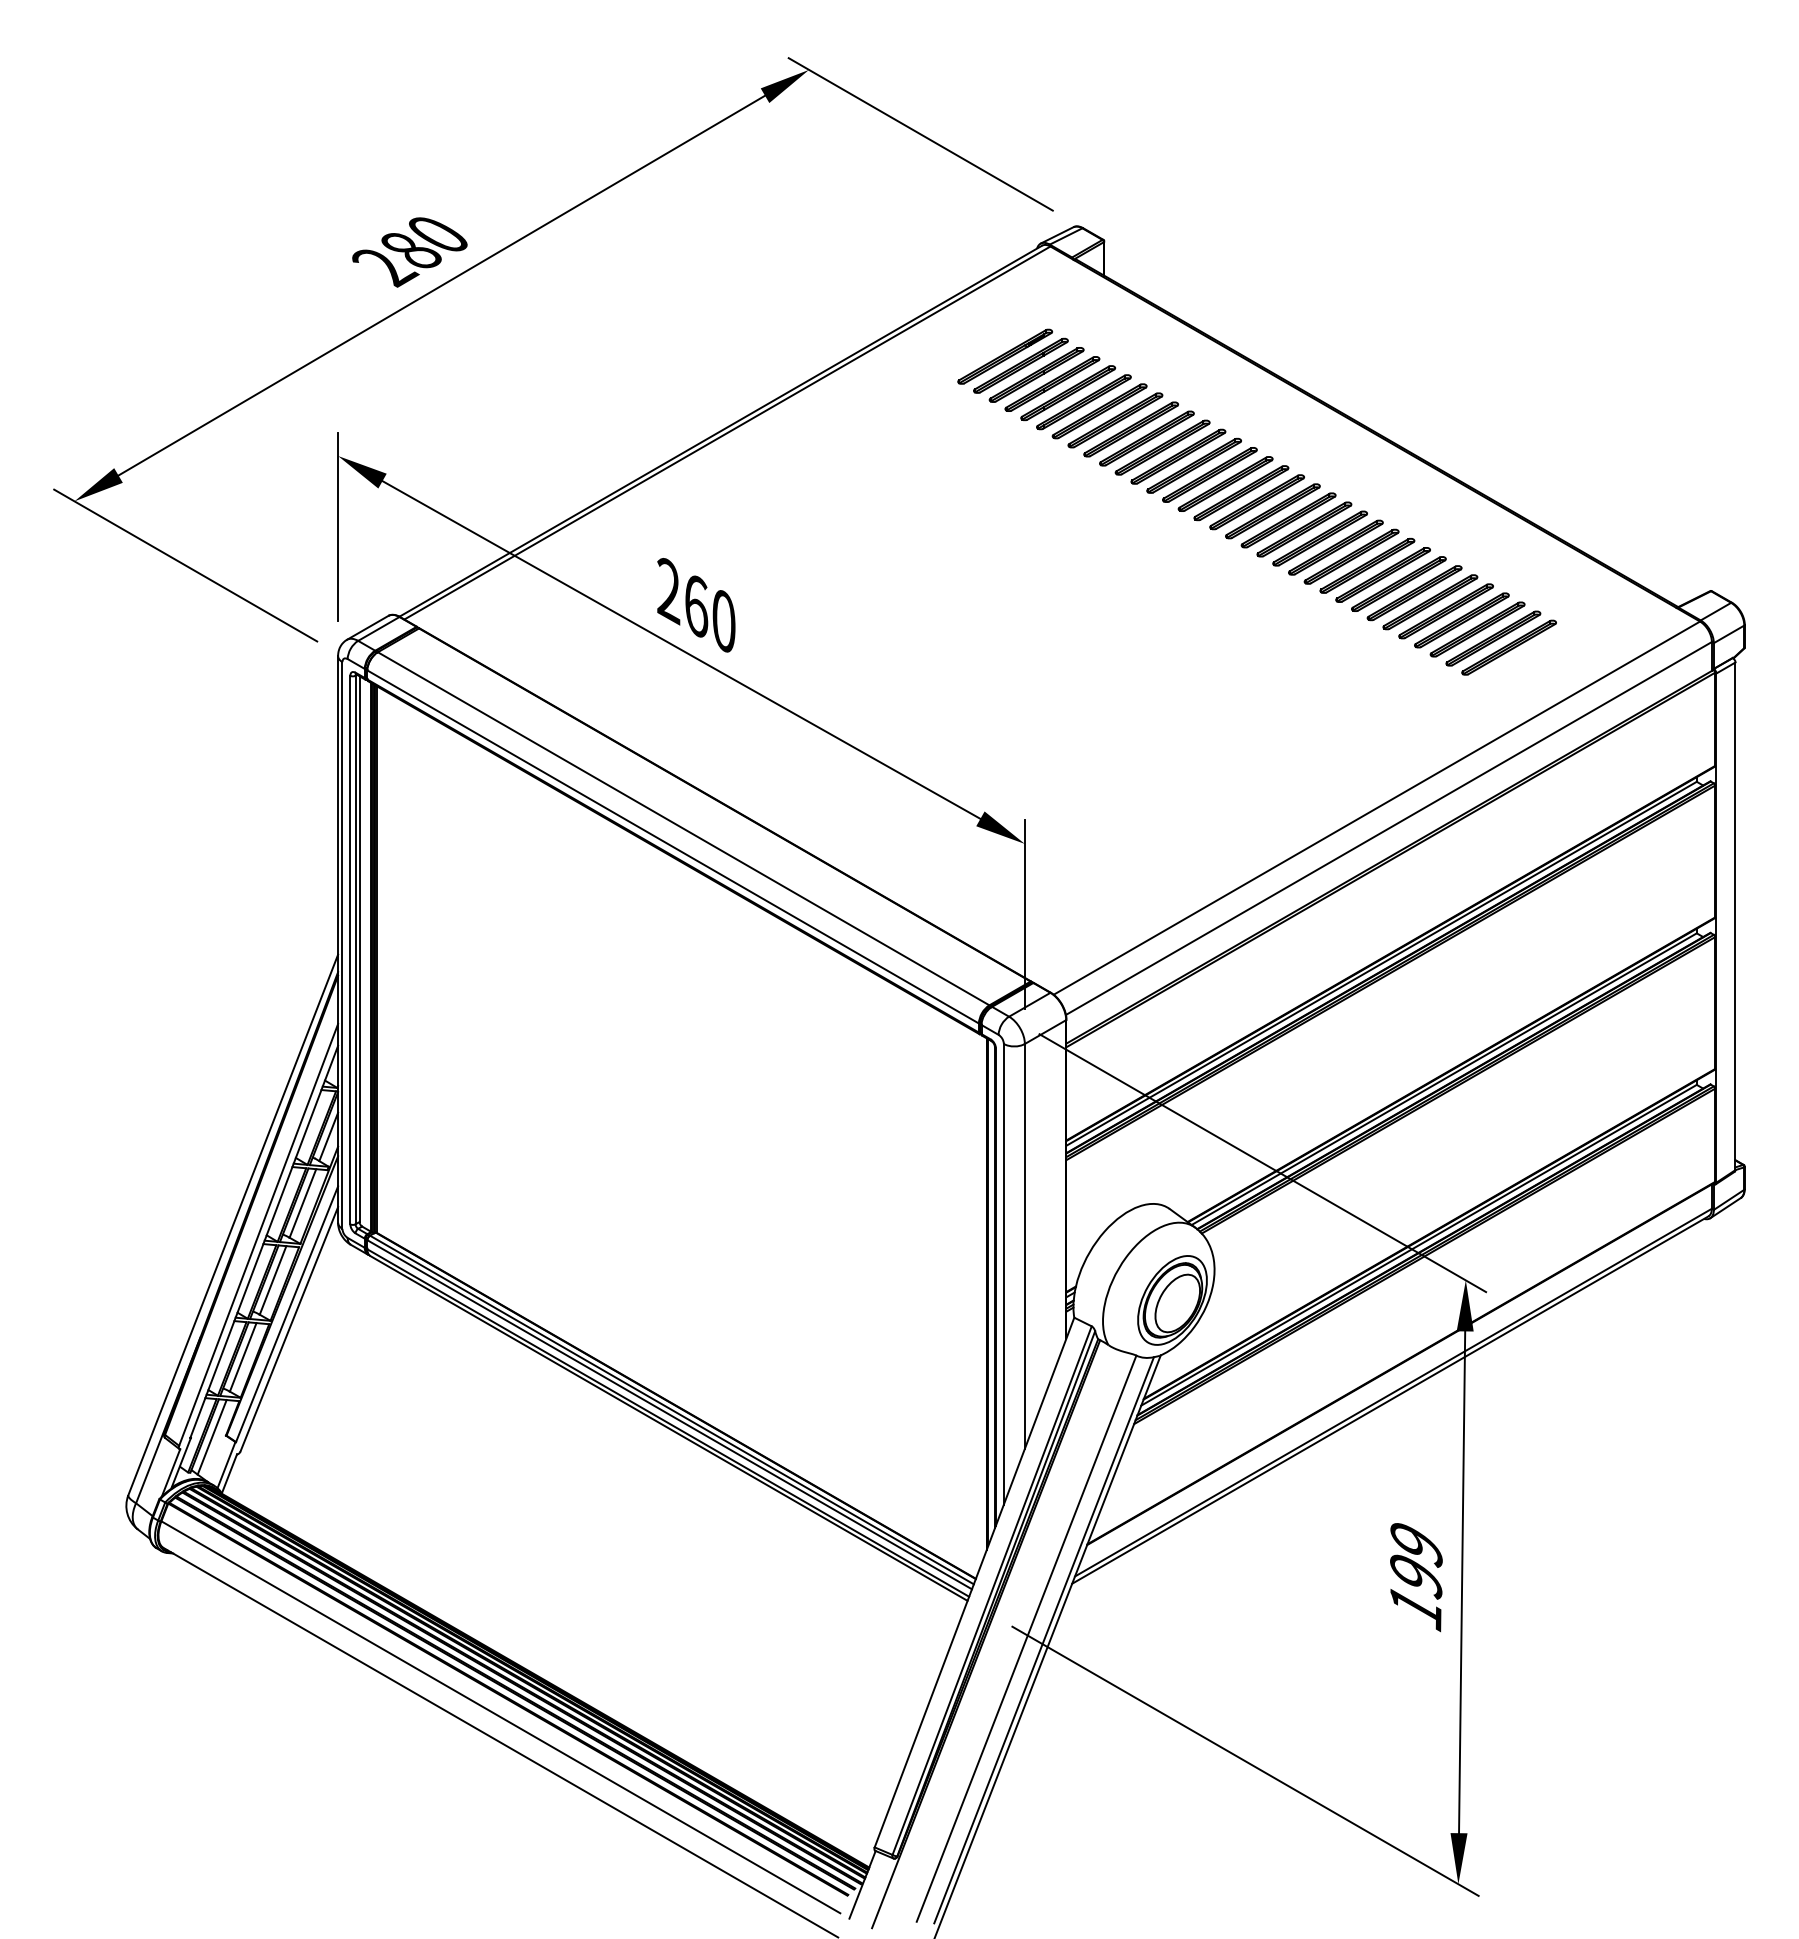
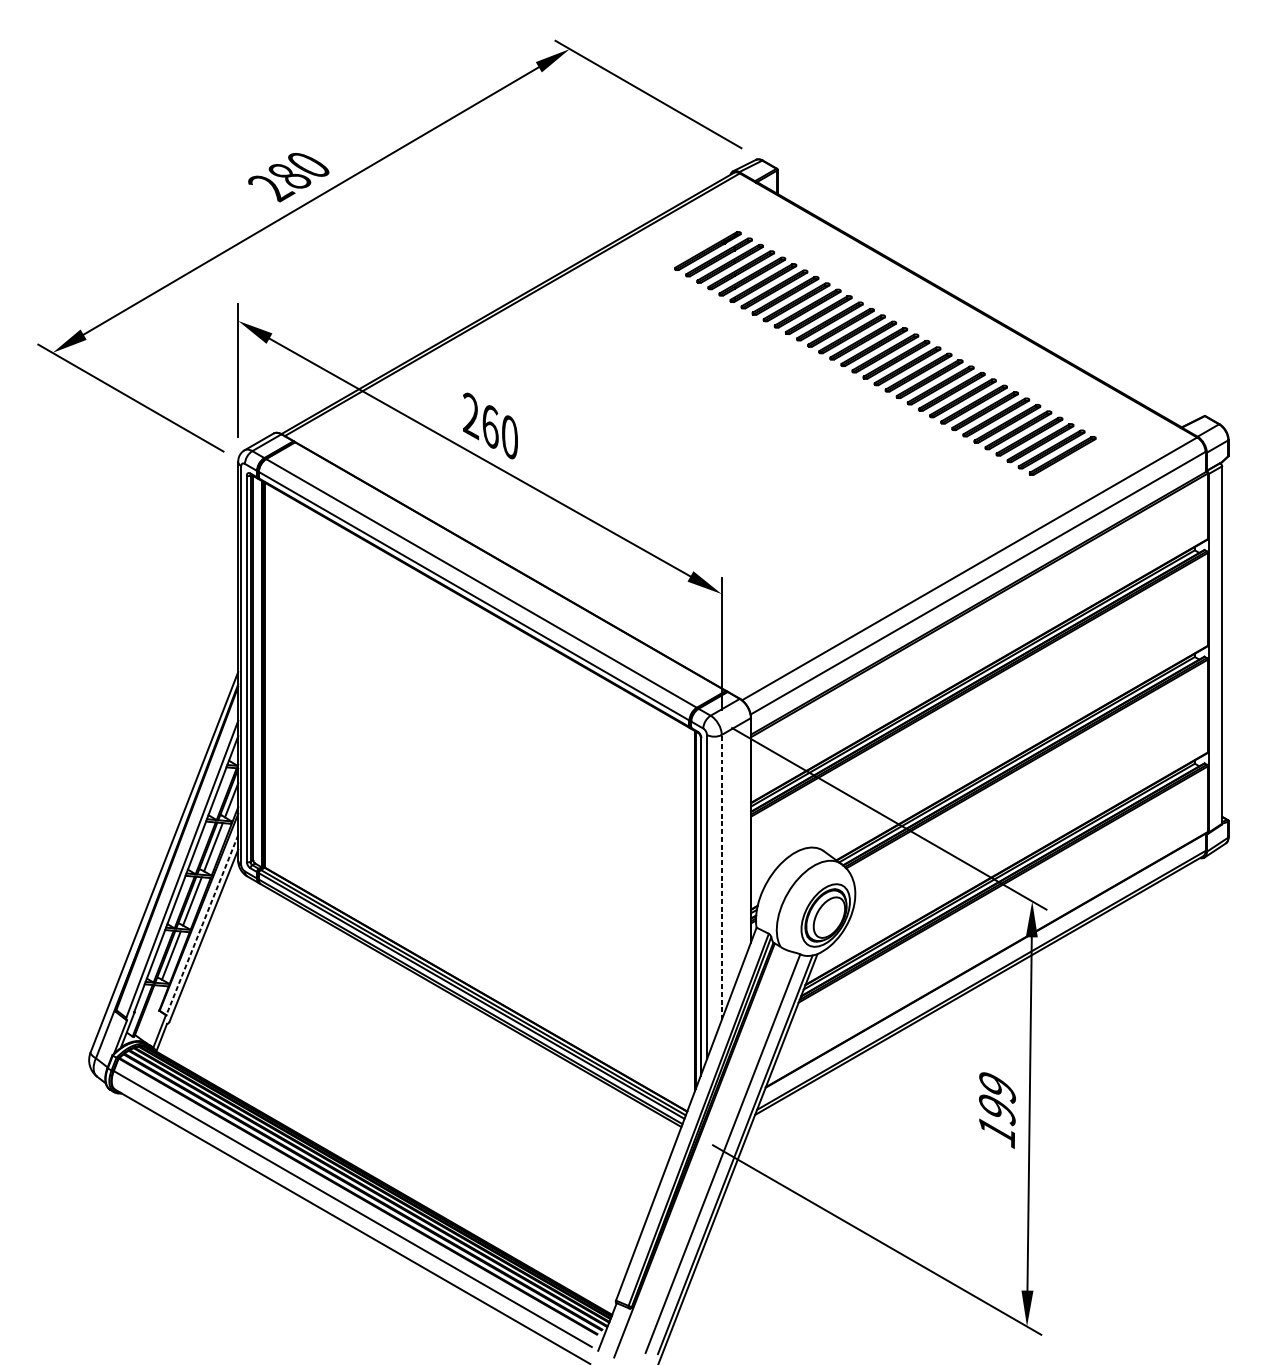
line: (1024, 1245) -> (721, 876), solid -> dashed
line: (287, 1314) -> (202, 925), solid -> dashed
line: (211, 1437) -> (149, 1012), removed

